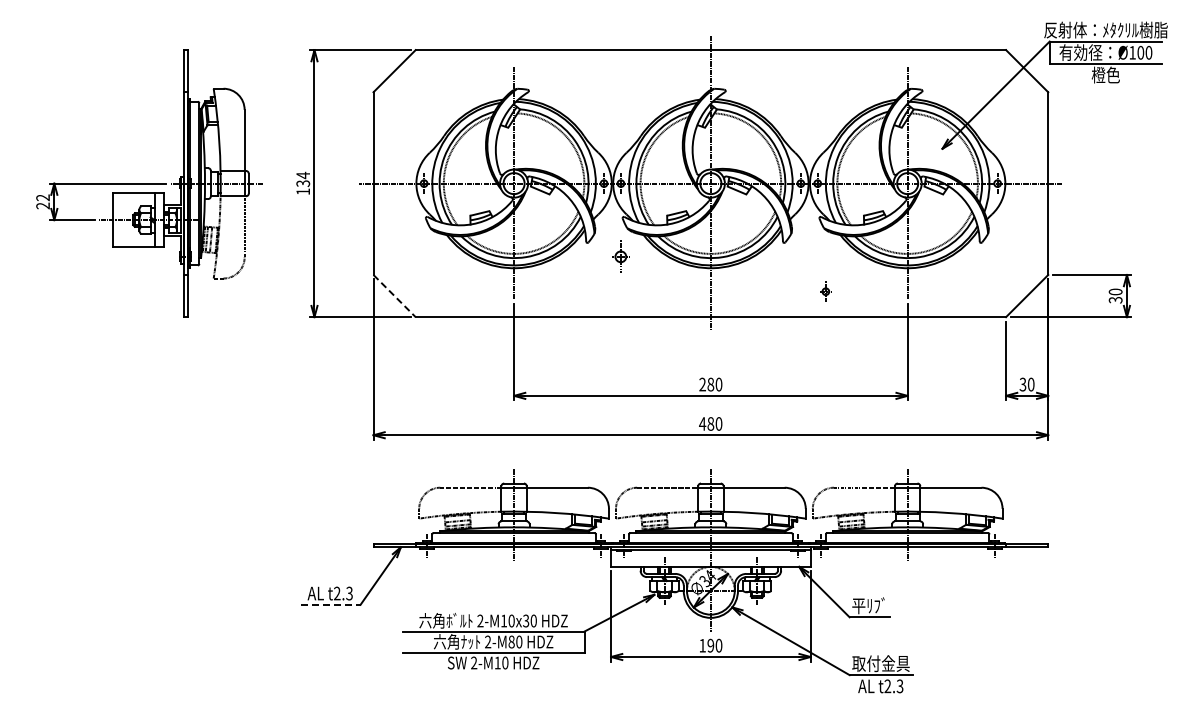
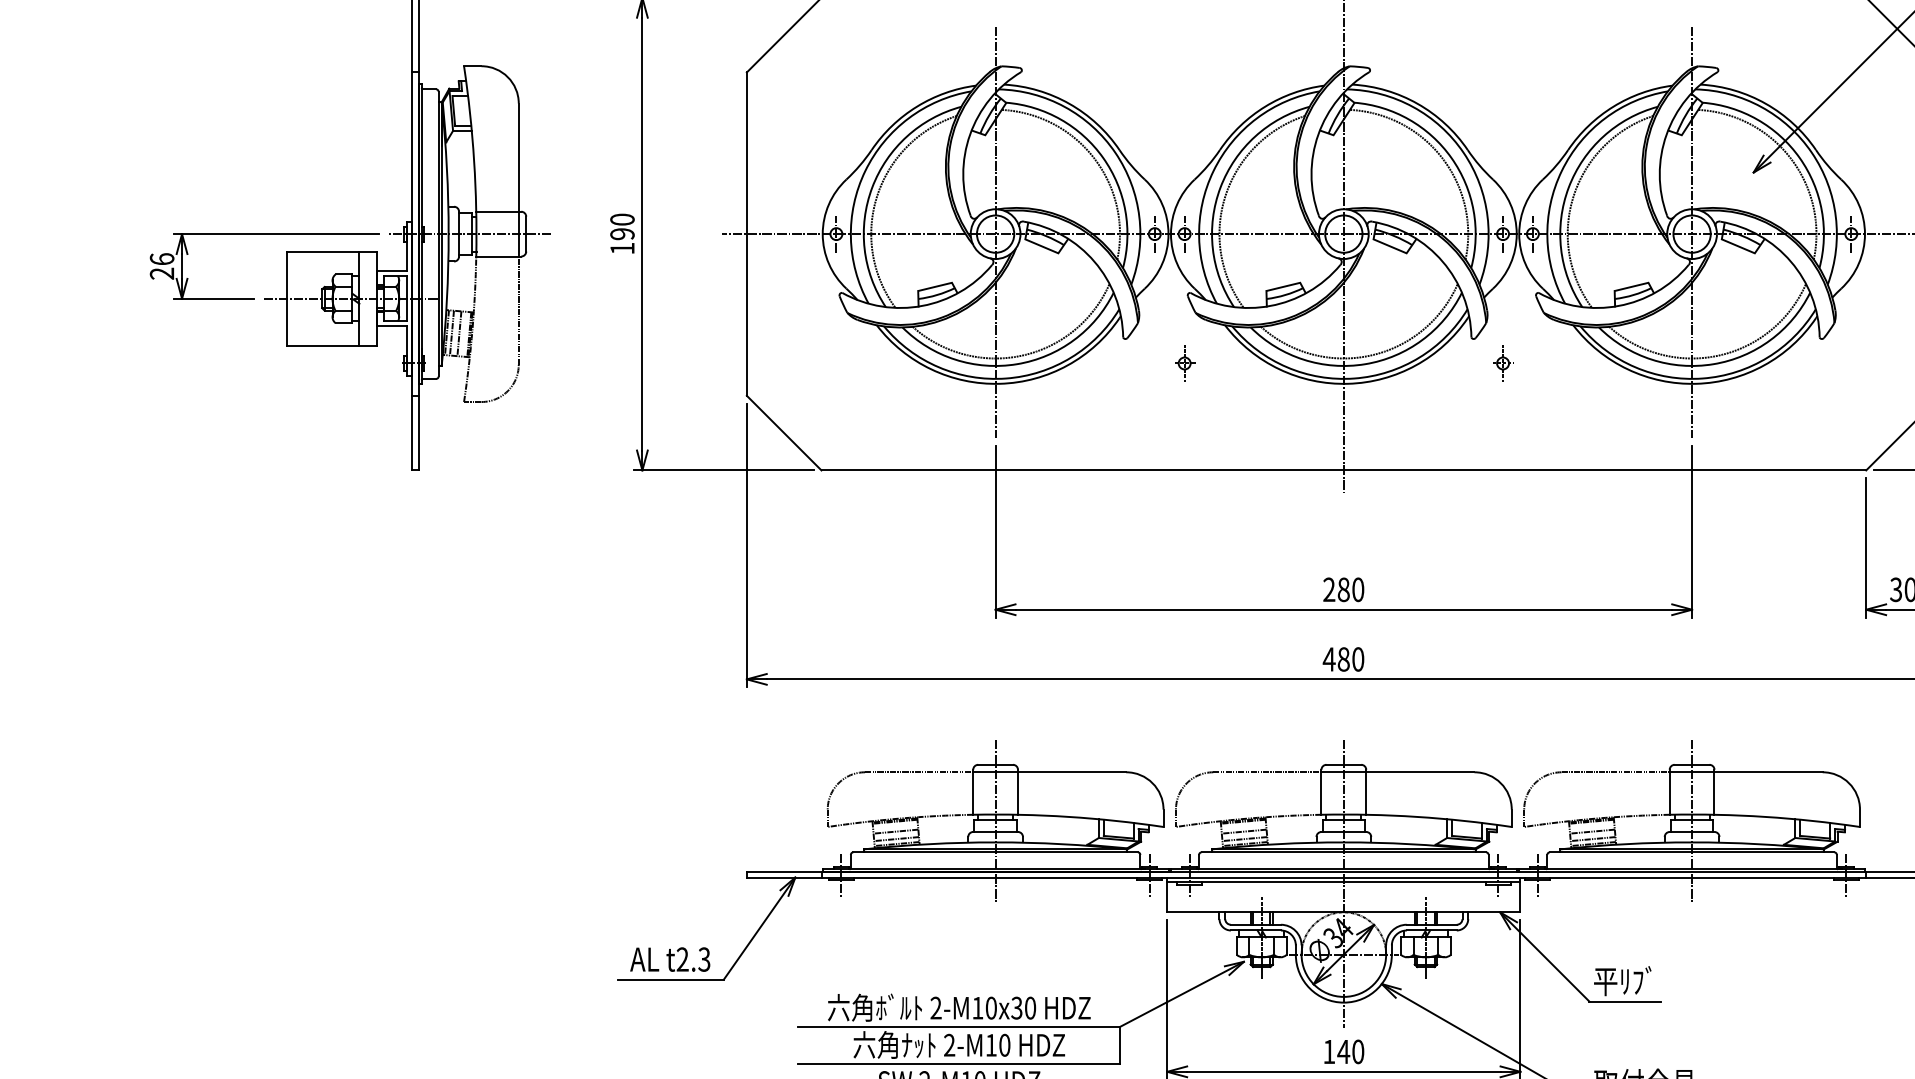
text: (303, 179) -> (622, 226), 134 -> 190
text: (42, 197) -> (161, 258), 22 -> 26
part: (620, 256) -> (1183, 363), size x0.62
part: (825, 291) -> (1502, 363), moved
line: (394, 296) -> (783, 433), dashed -> solid
line: (330, 604) -> (670, 978), dashed -> solid
text: (511, 641) -> (991, 1044), 2-M80 -> 2-M10
text: (710, 645) -> (1343, 1051), 190 -> 140

